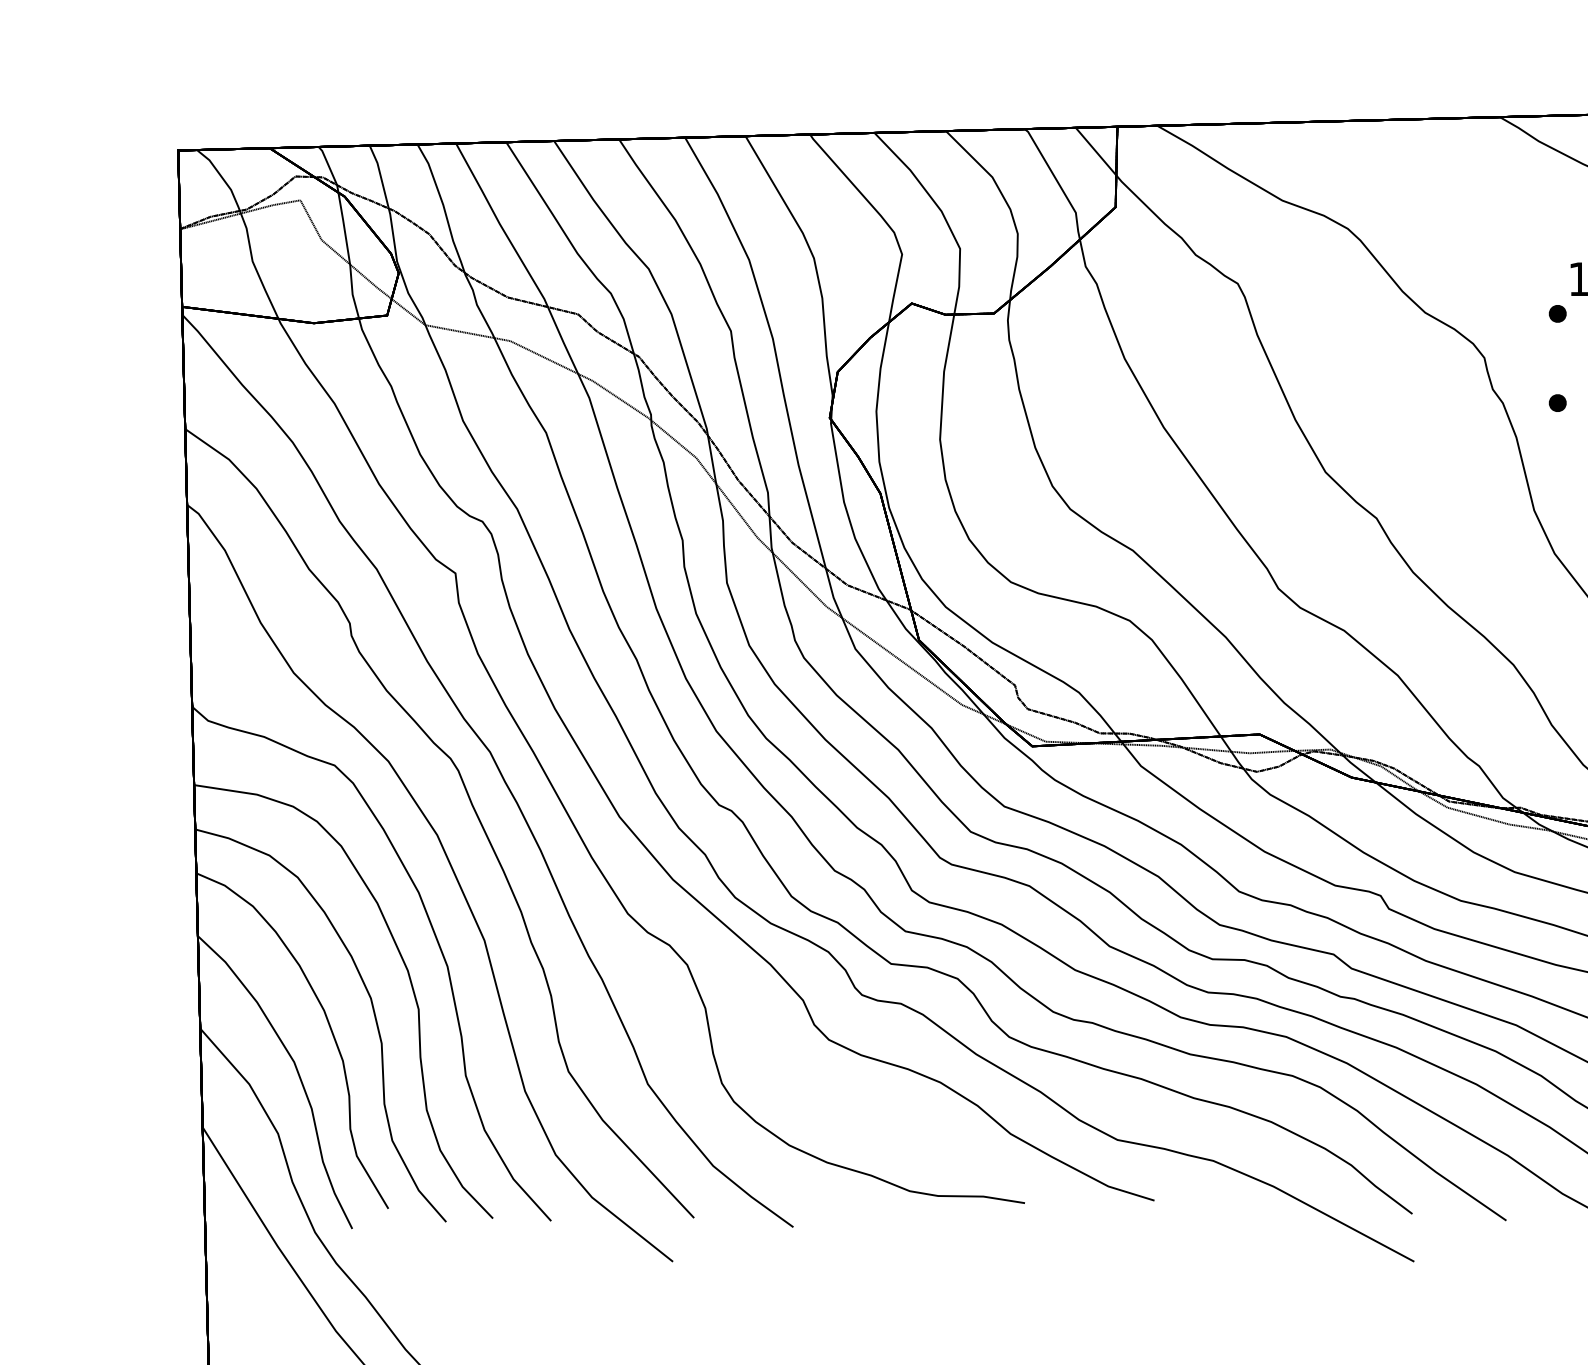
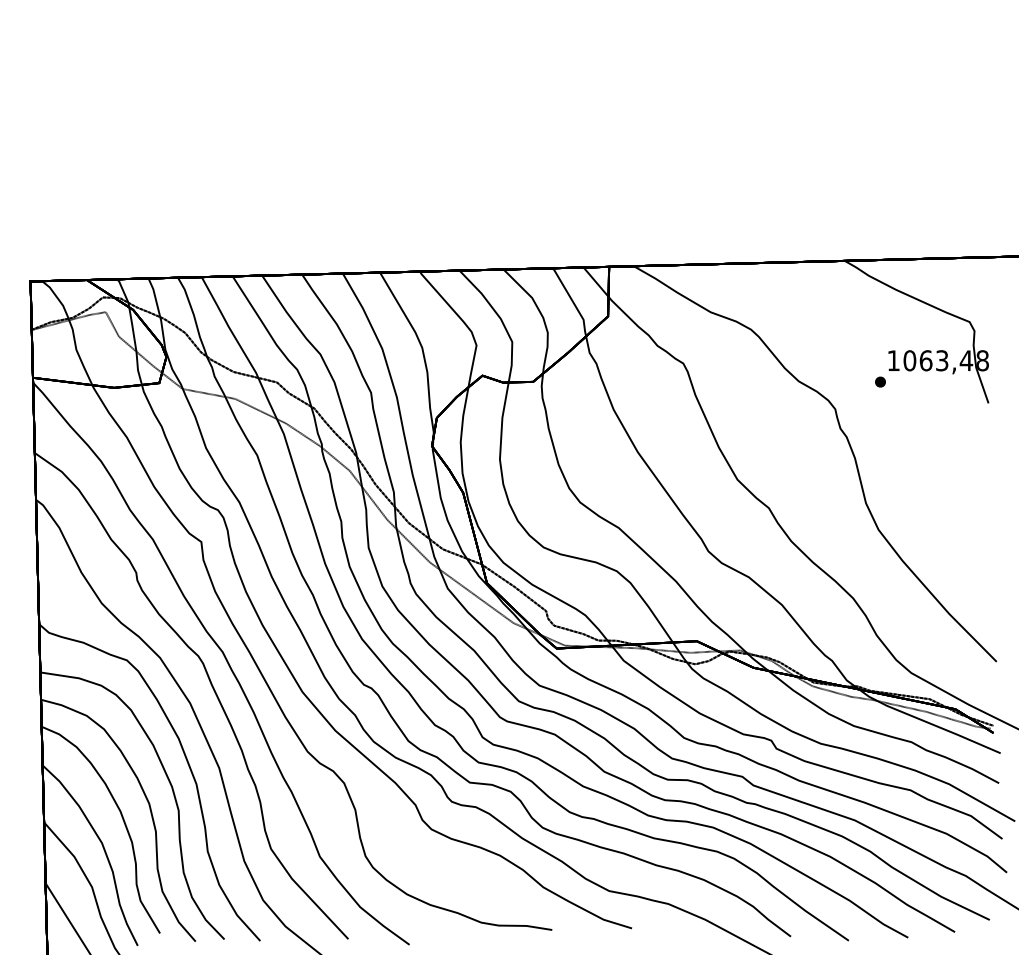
part: (1557, 402) -> (880, 436), removed

